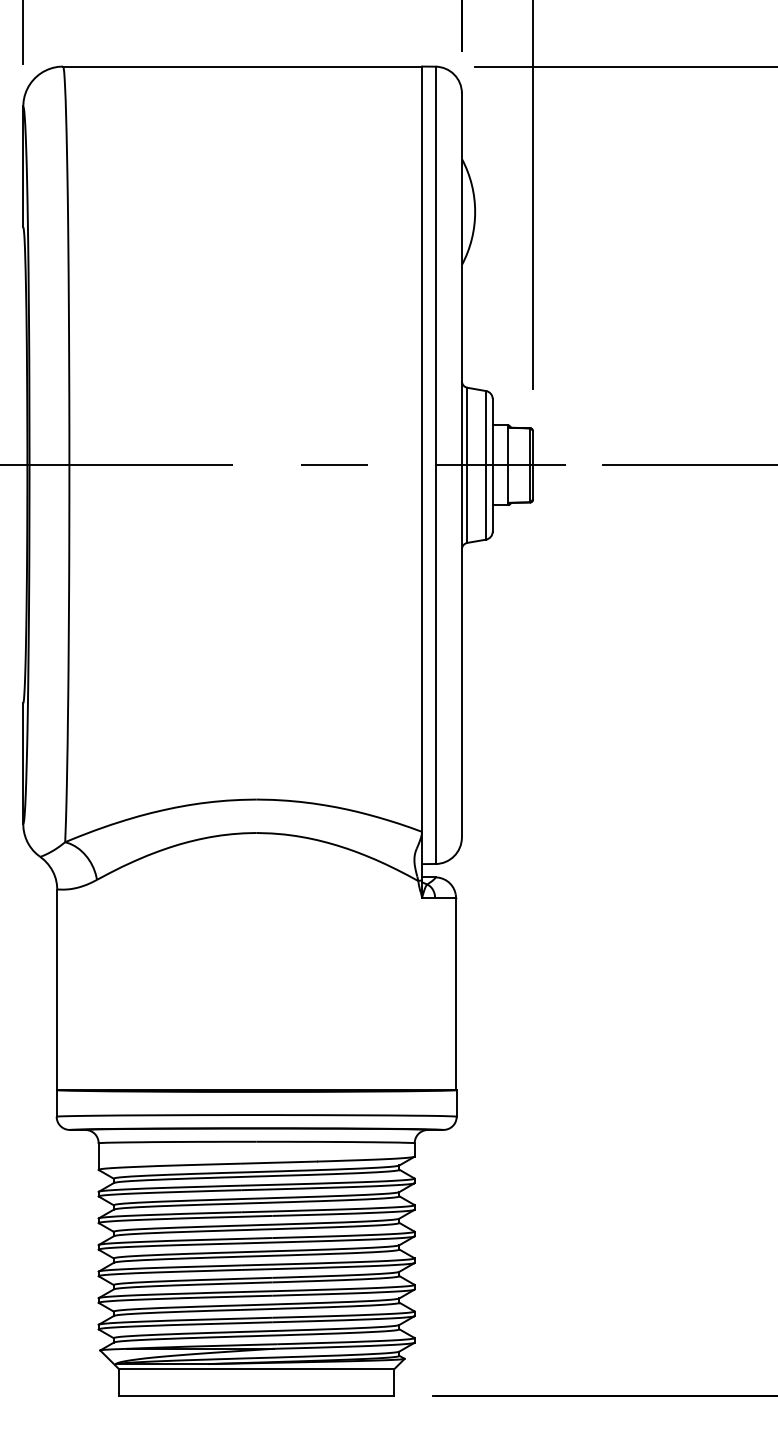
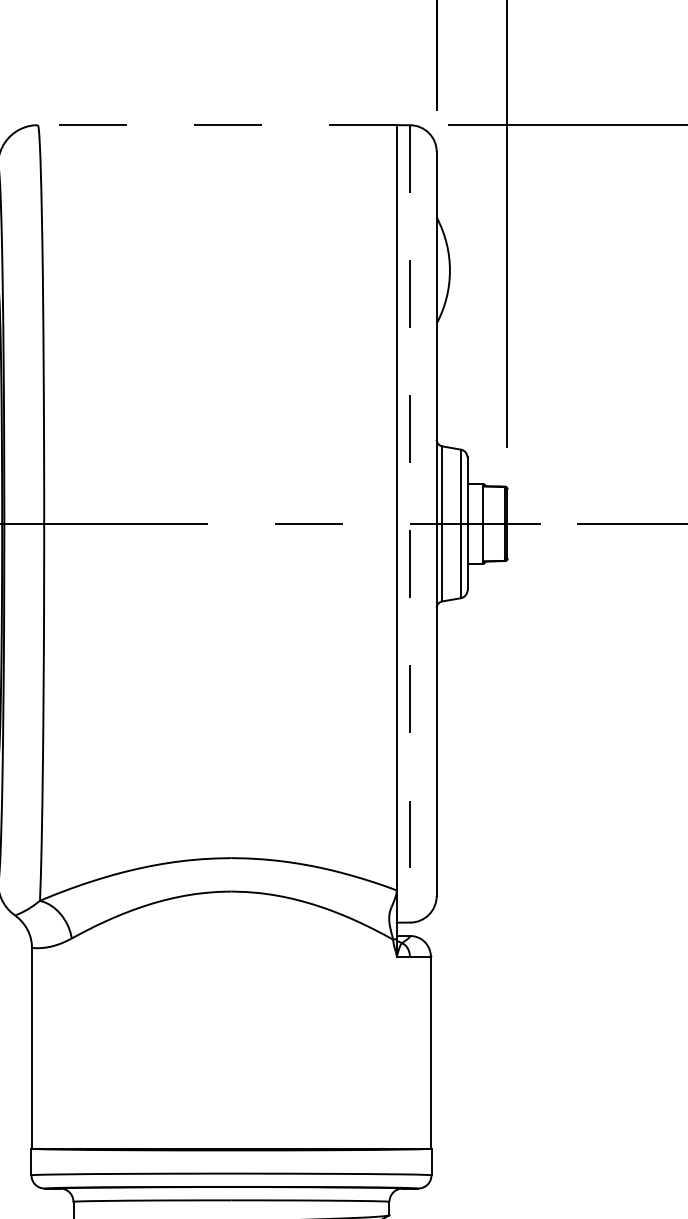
line: (242, 66) -> (217, 125), solid -> dashed
line: (435, 465) -> (410, 524), solid -> dashed

